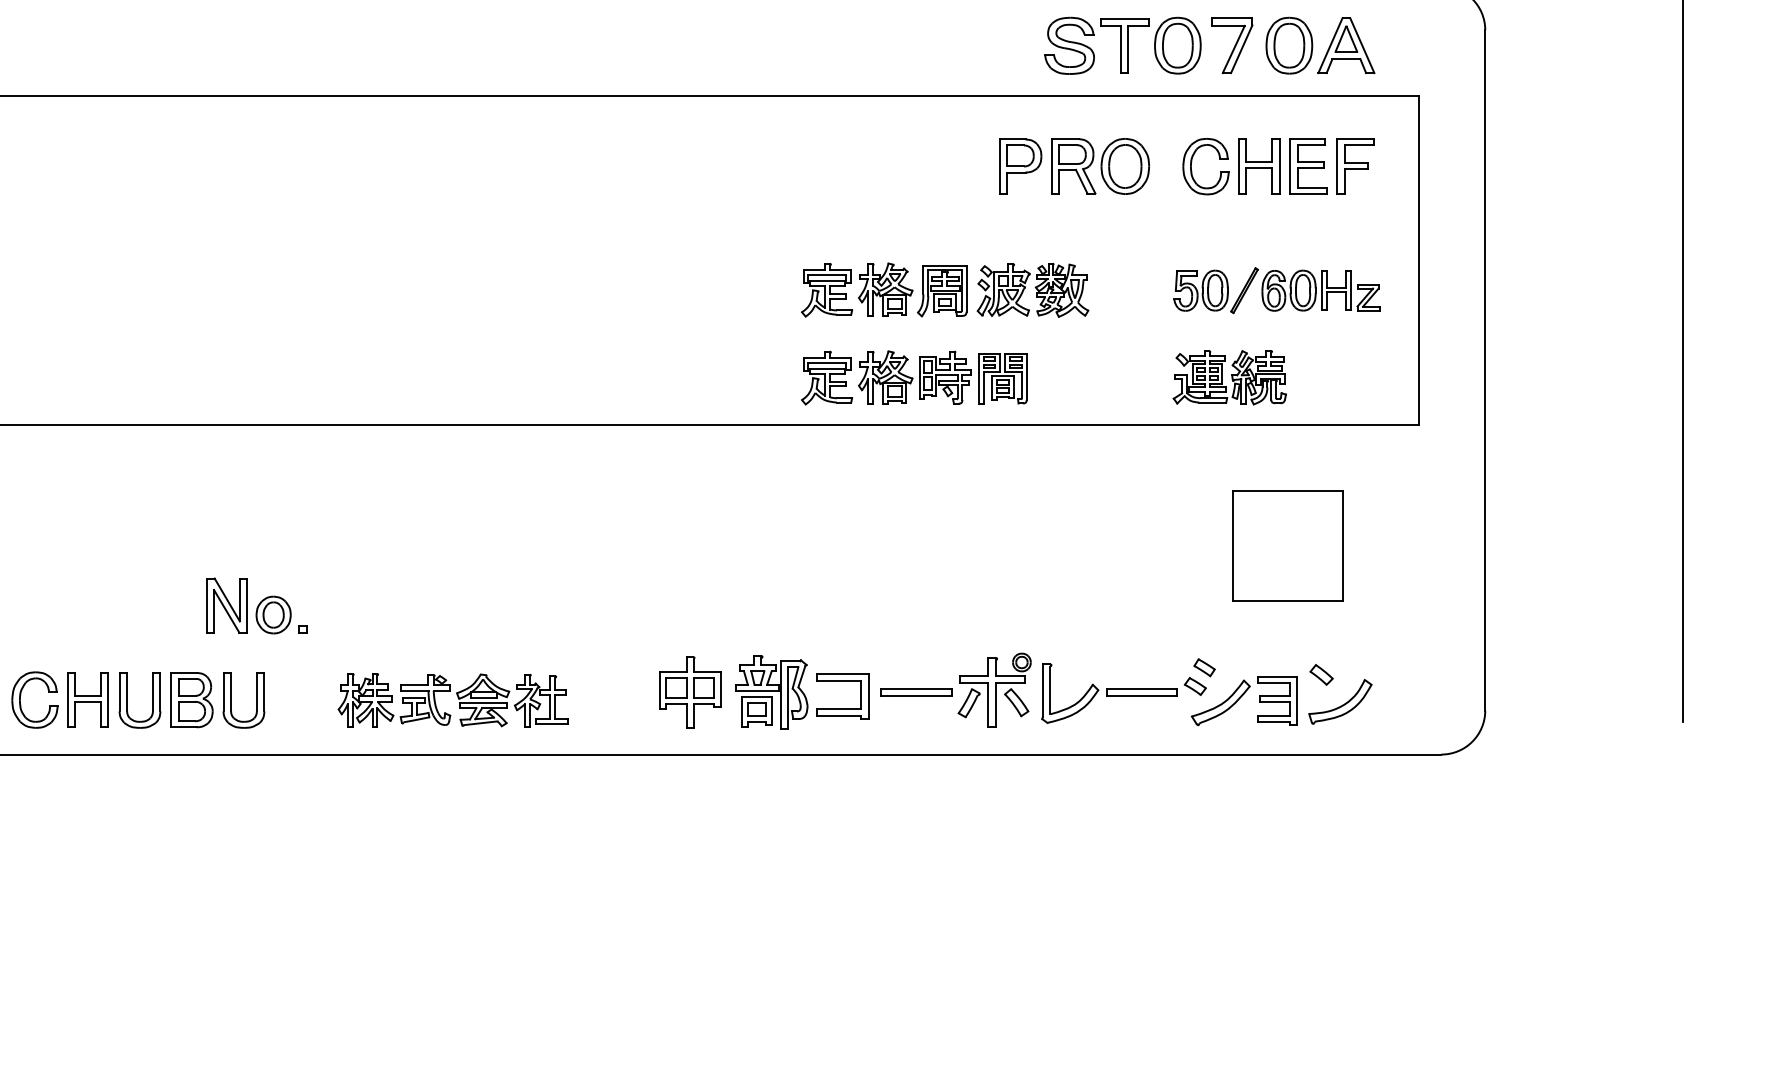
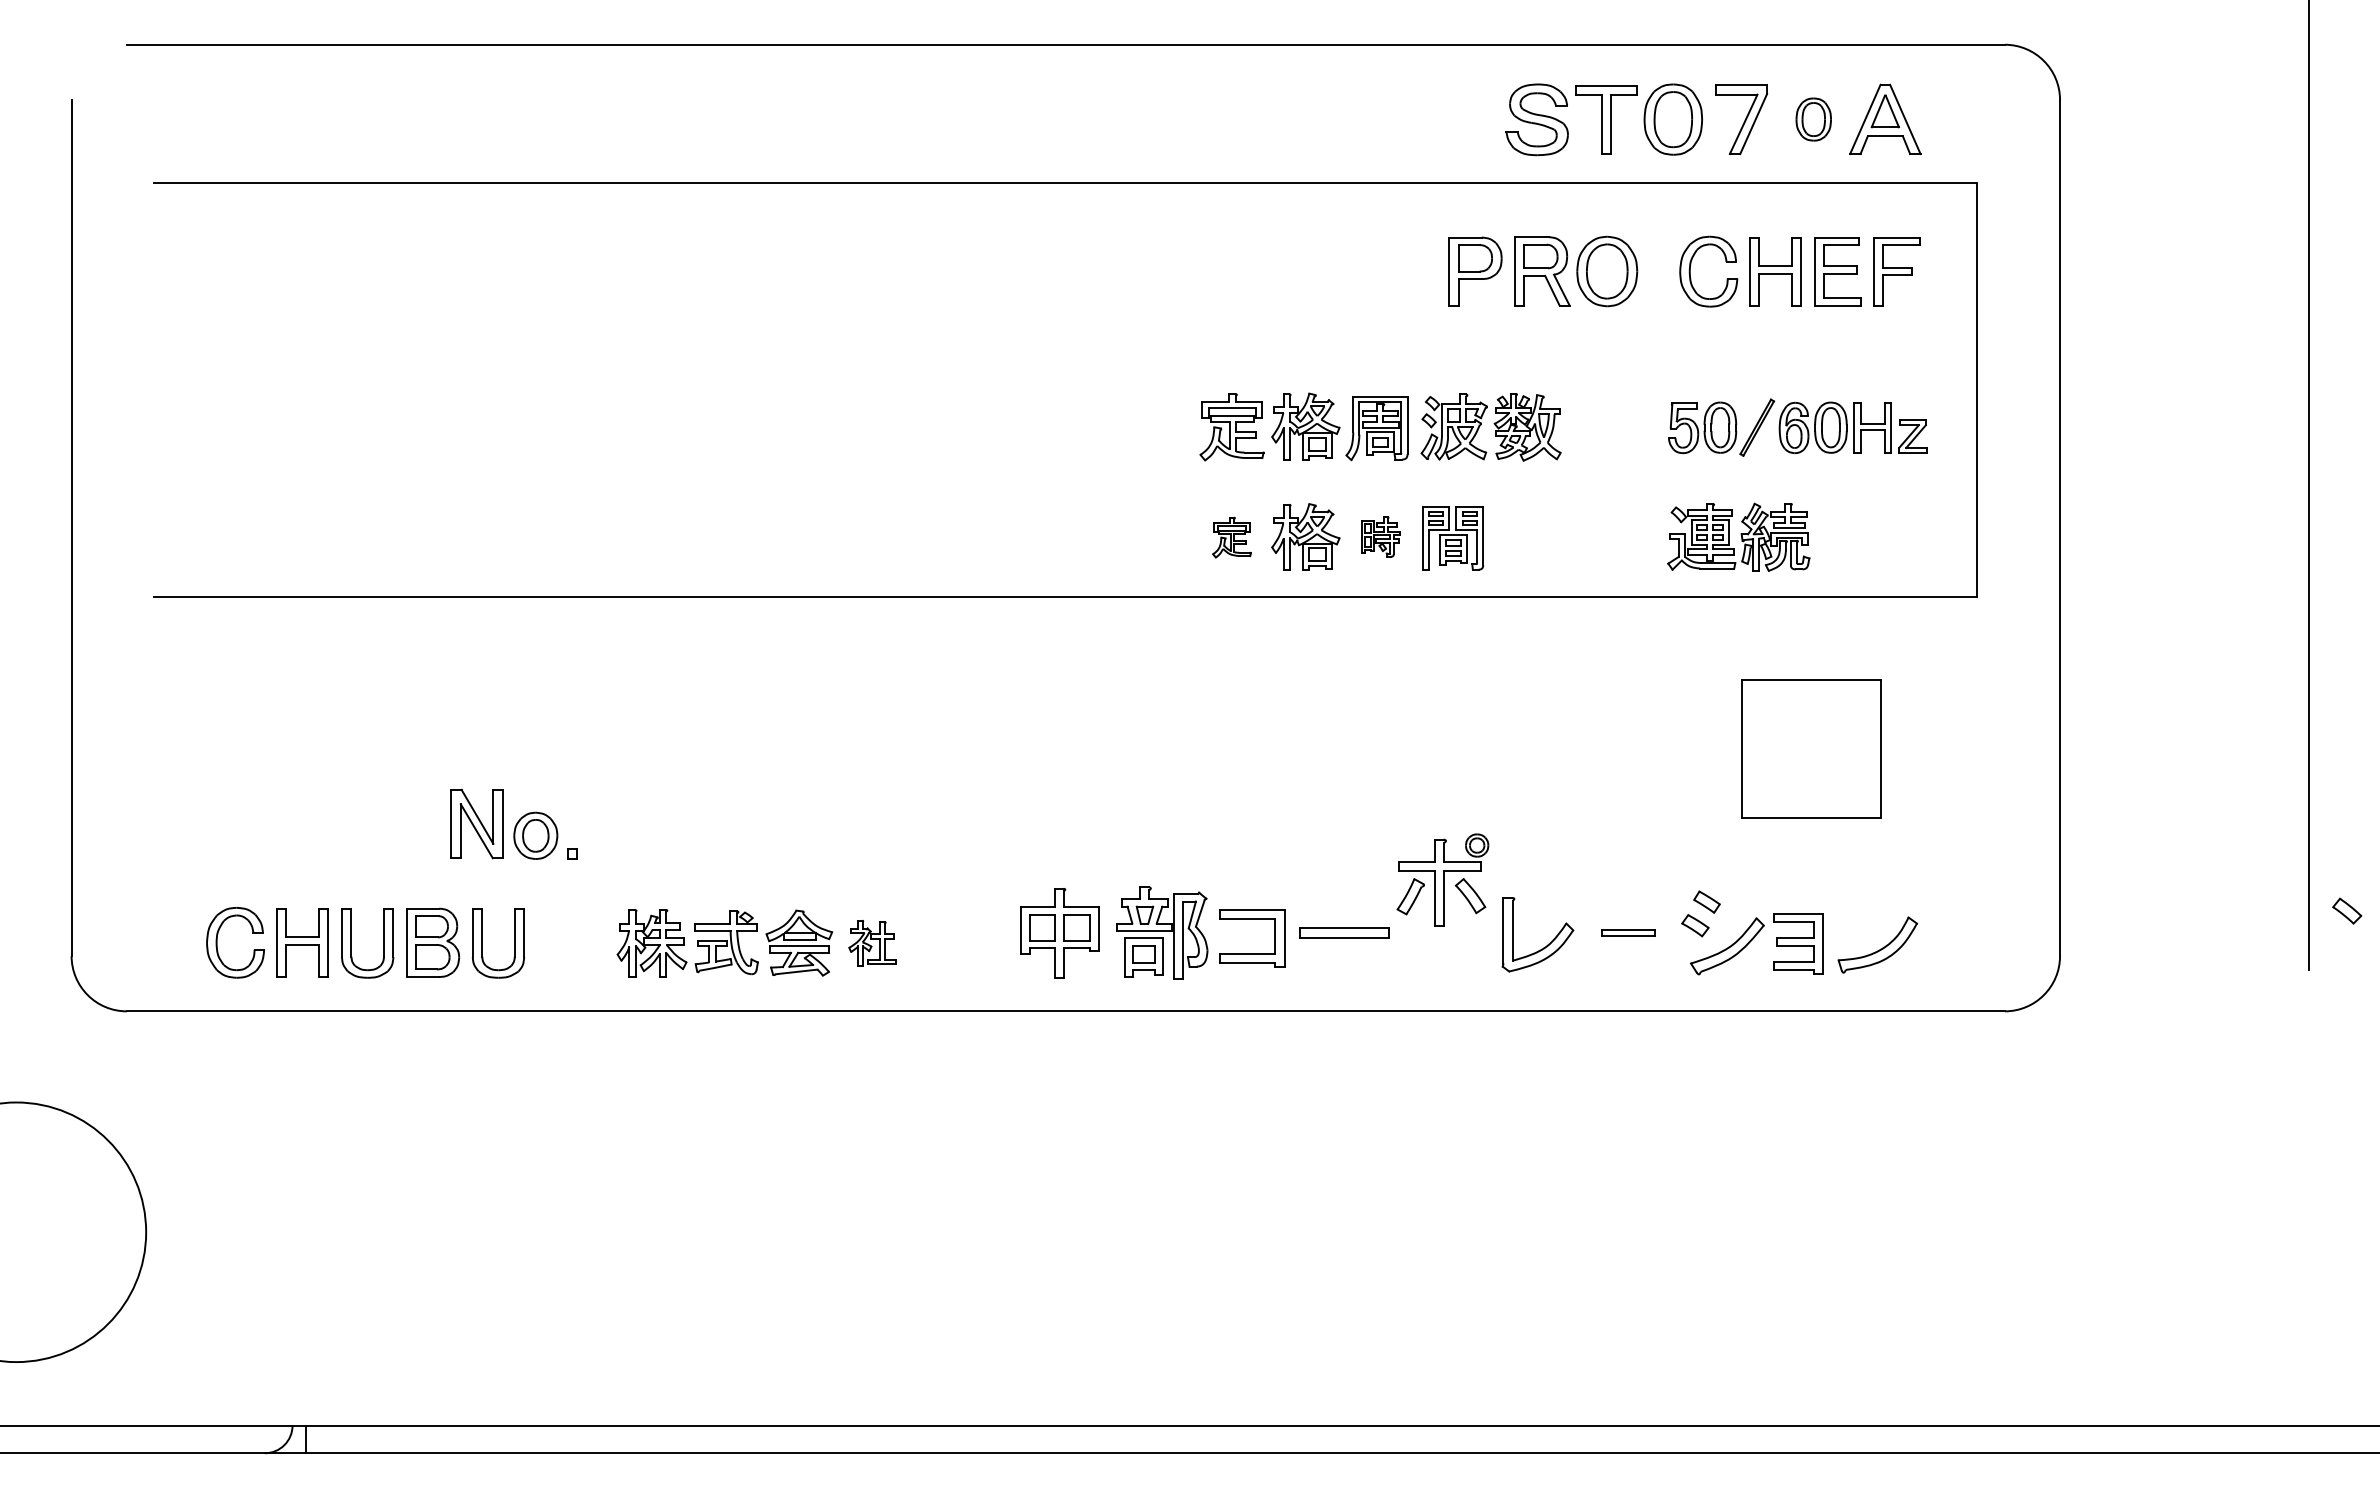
part: (1289, 45) -> (1813, 119), size x0.6
part: (826, 377) -> (1231, 537), size x0.6
part: (945, 377) -> (1380, 536), size x0.6
part: (1321, 674) -> (2347, 910), moved
part: (994, 689) -> (1442, 879), moved
part: (1142, 691) -> (1628, 932), size x0.6
part: (541, 700) -> (872, 943), size x0.7

